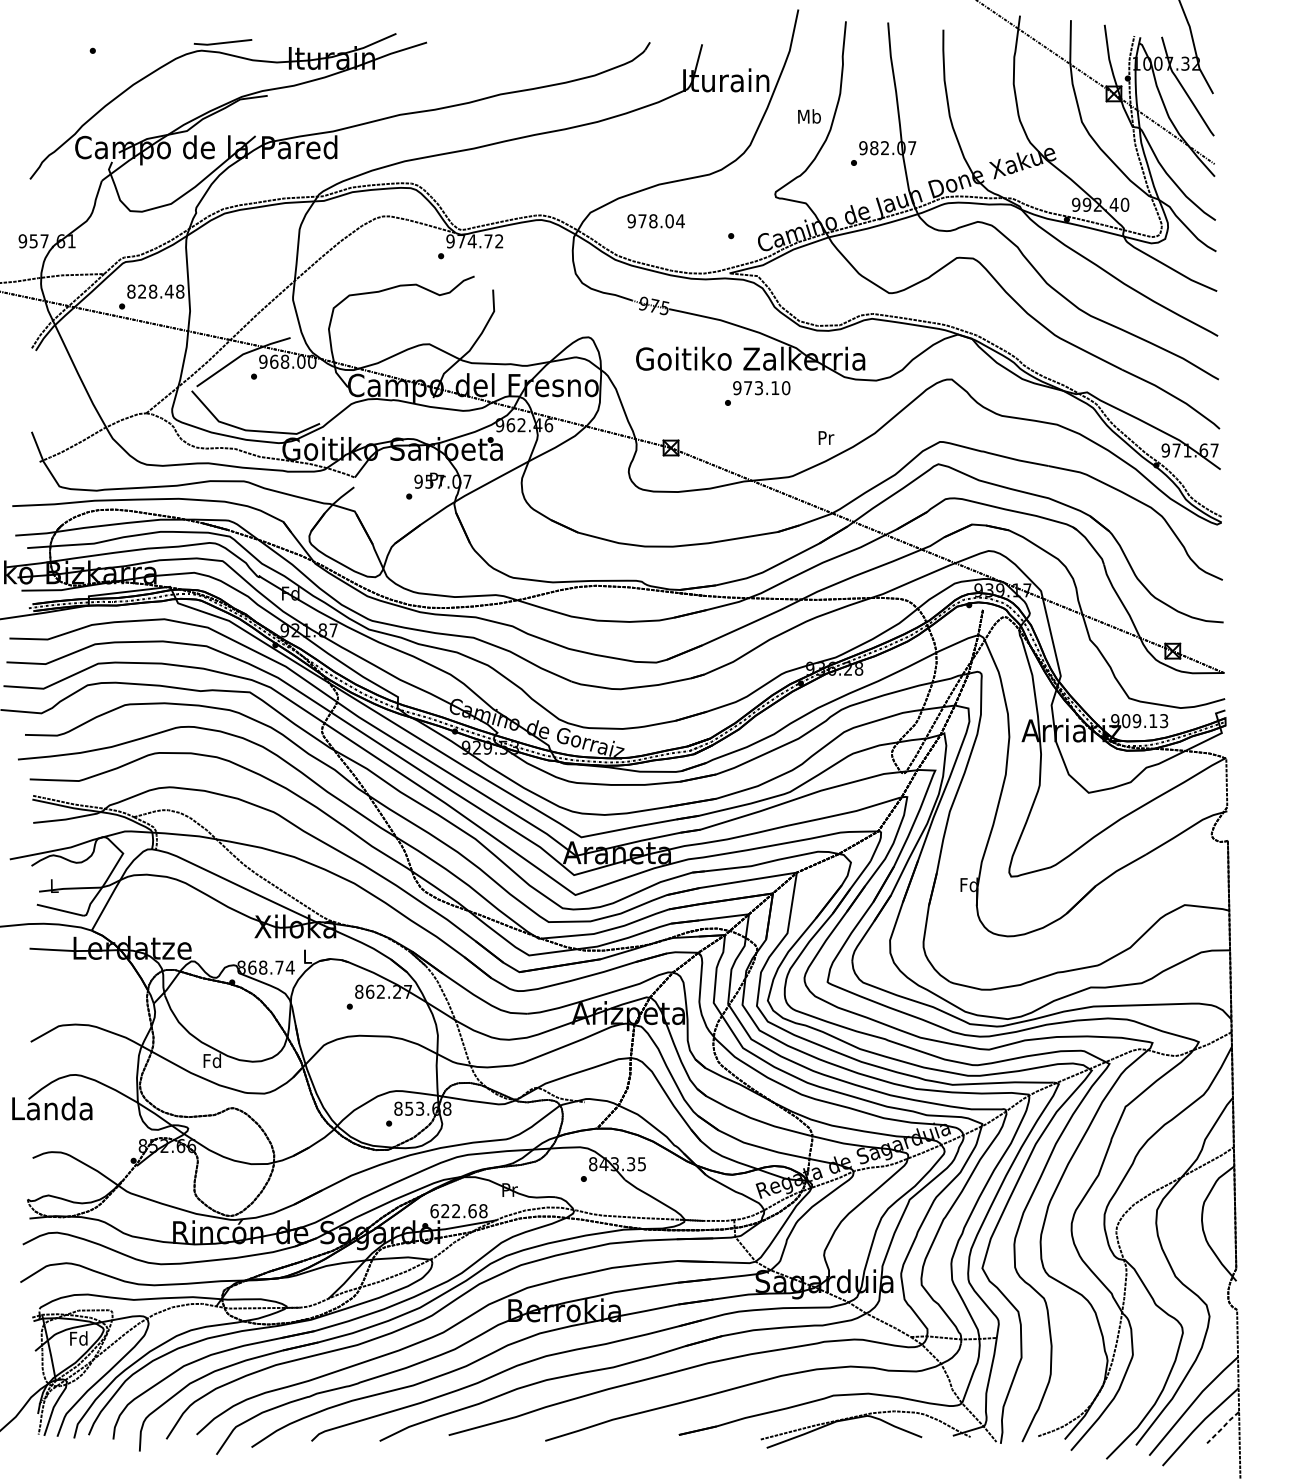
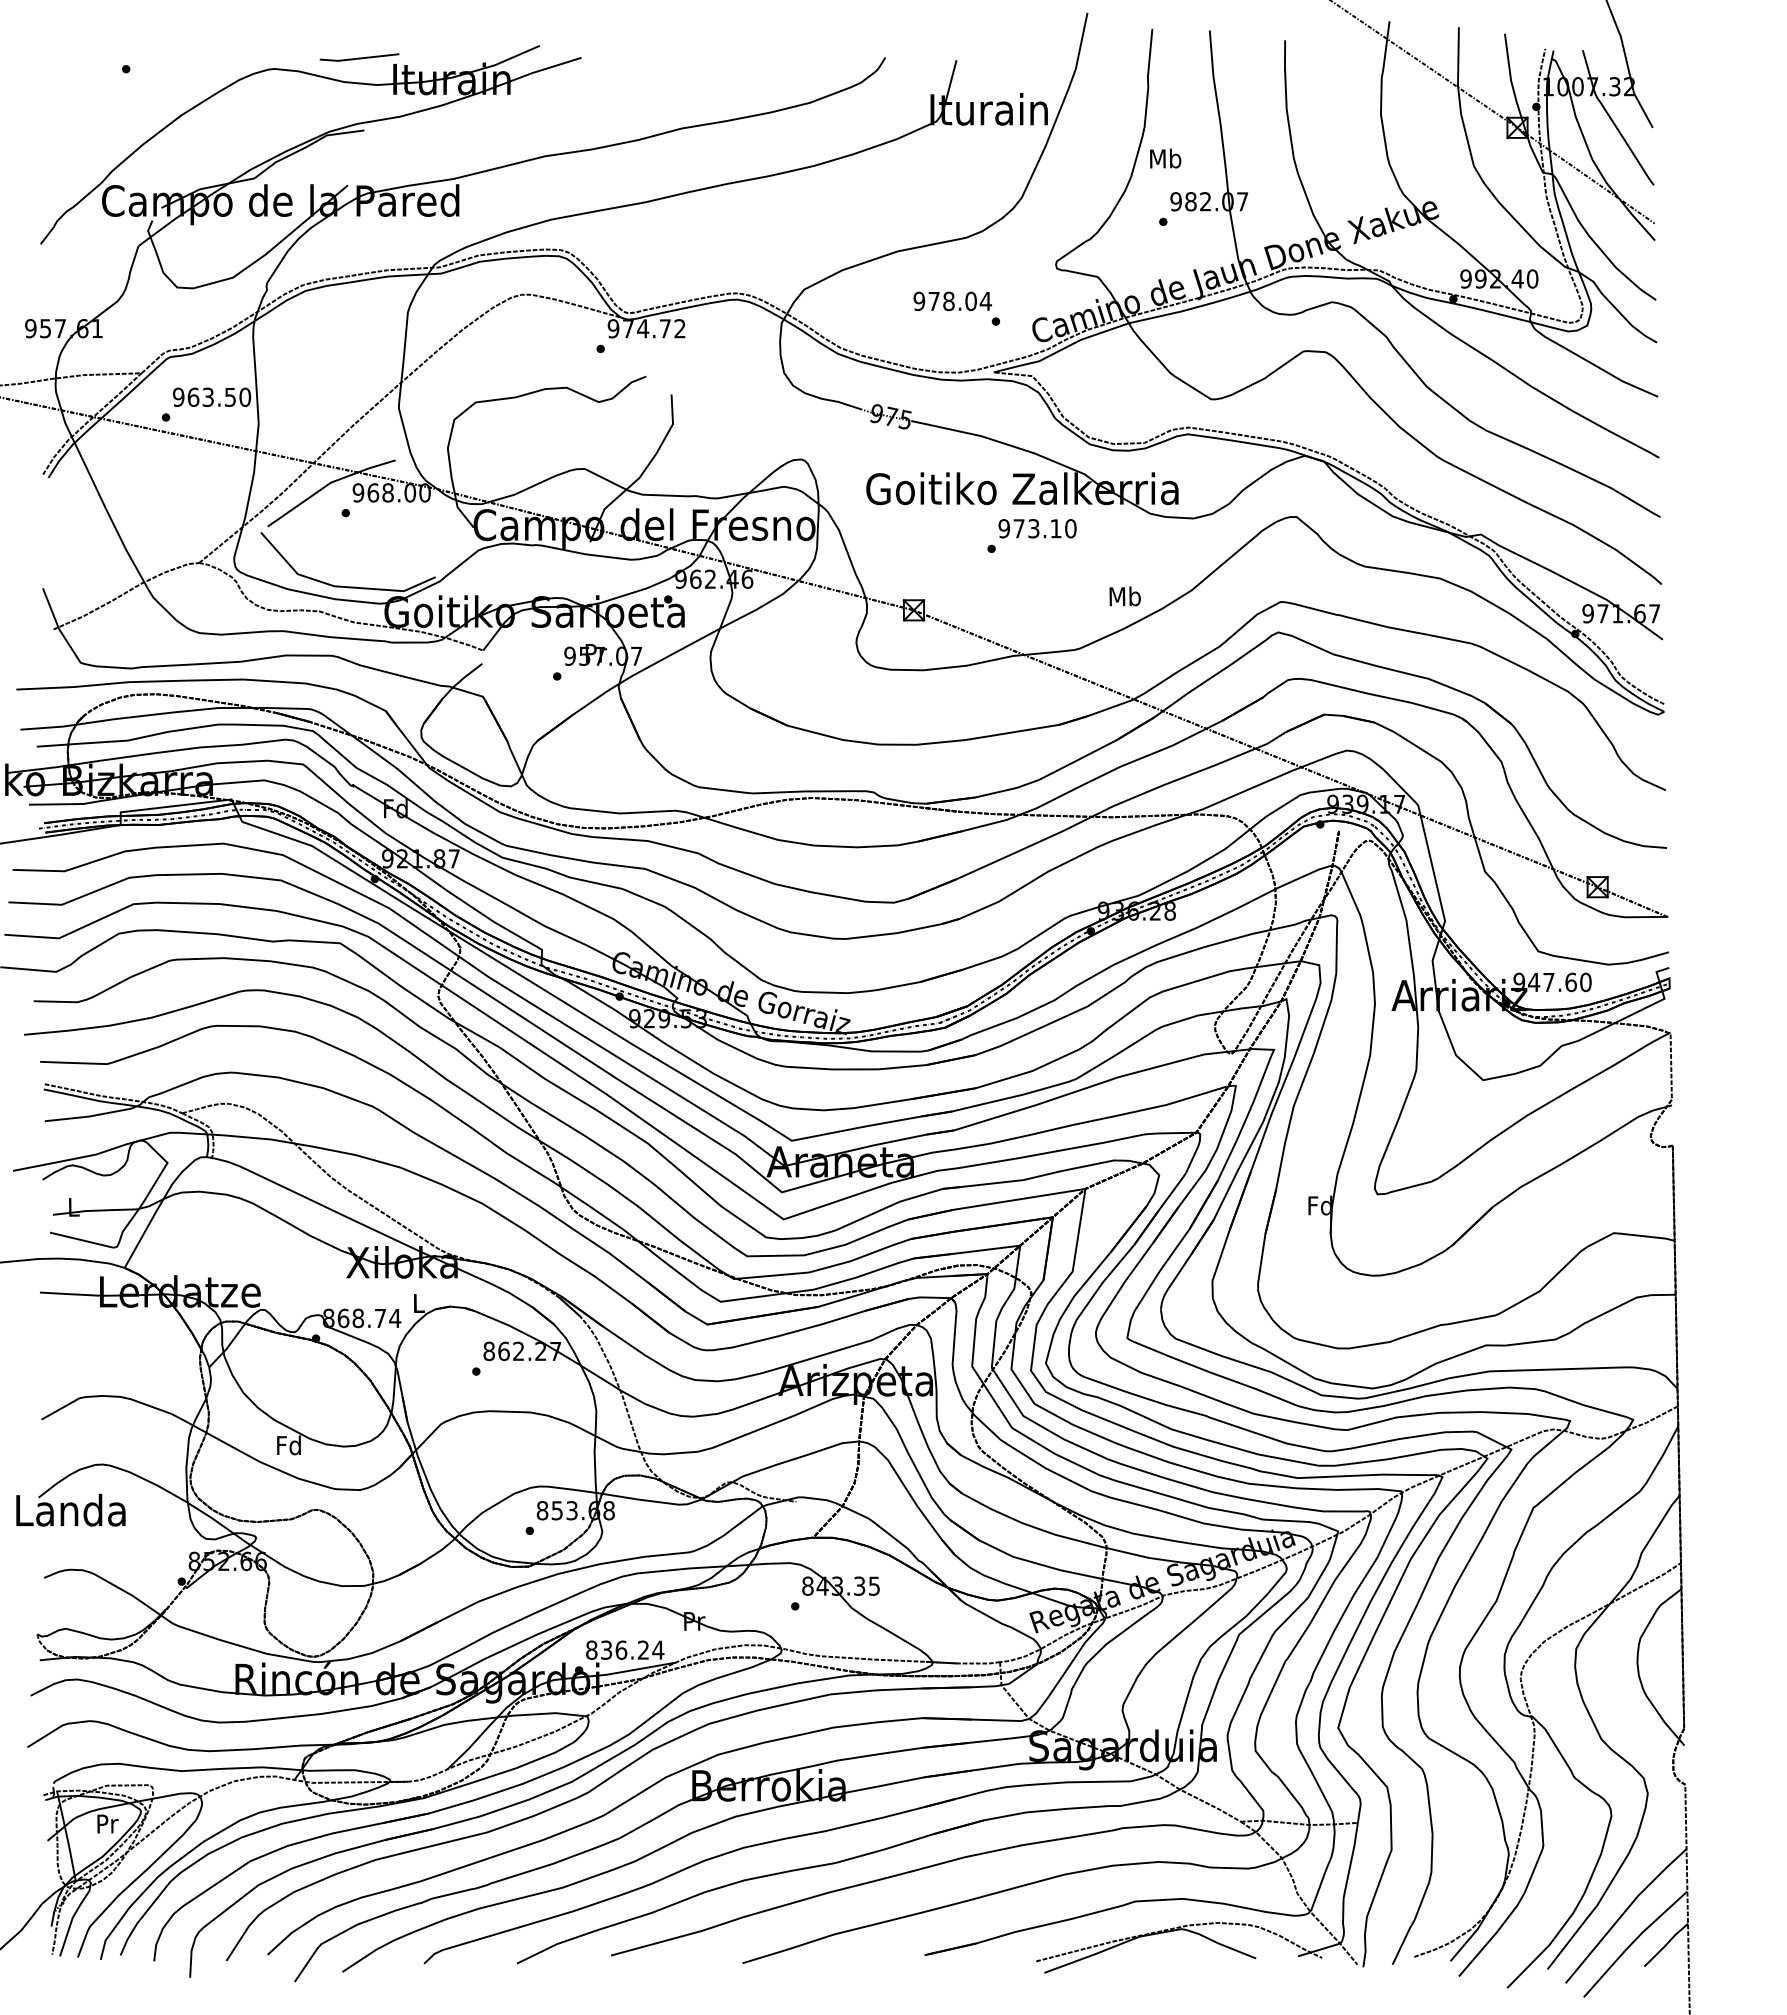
line: (222, 42) -> (359, 57), moved
text: (809, 116) -> (1165, 158), moved
text: (656, 221) -> (952, 301), moved
text: (155, 291) -> (211, 397), 828.48 -> 963.50
text: (825, 437) -> (1124, 596), Pr -> Mb
text: (1144, 721) -> (1559, 982), 909.13 -> 947.60
text: (459, 1210) -> (625, 1649), 622.68 -> 836.24
text: (78, 1338) -> (106, 1823), Fd -> Pr
line: (1222, 1427) -> (1665, 1945), dashed -> solid

